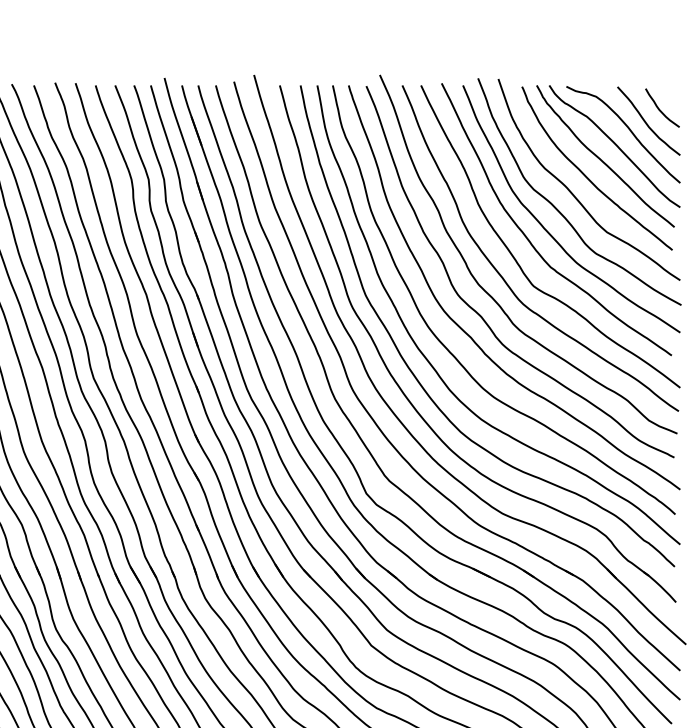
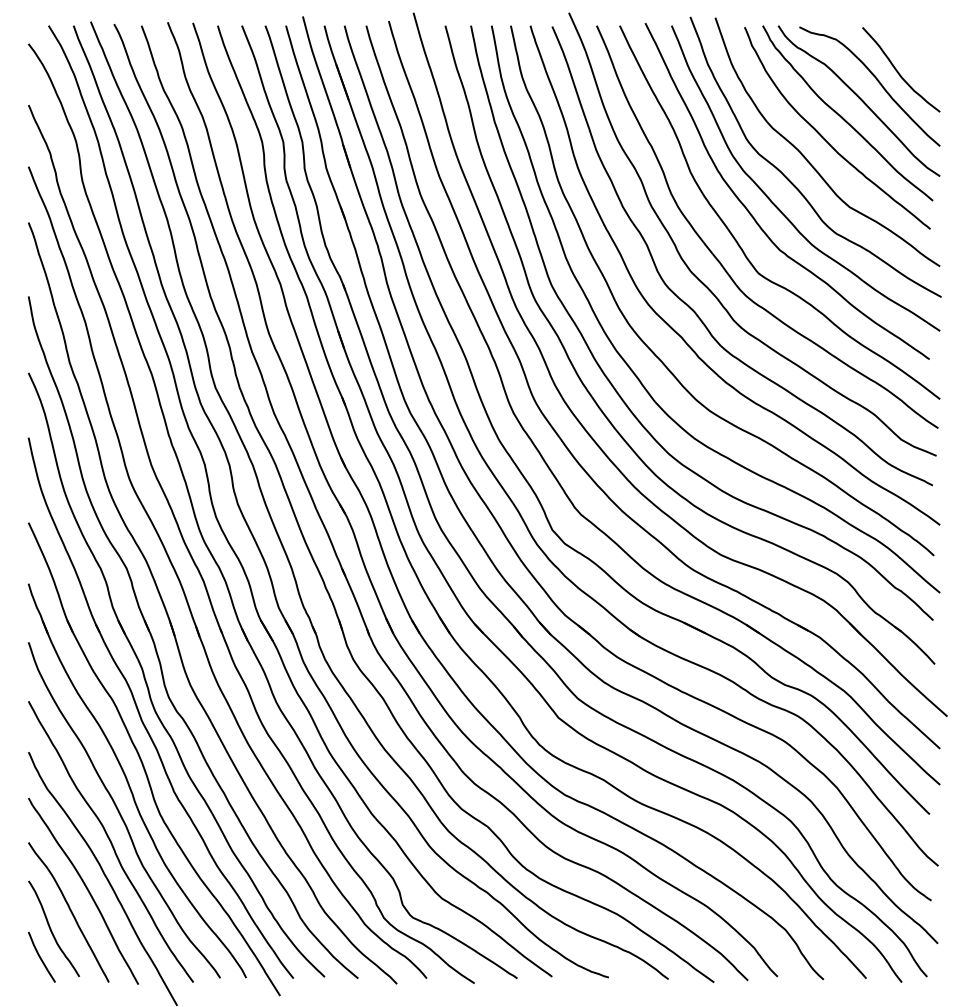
curve: (660, 109) -> (915, 55), removed

